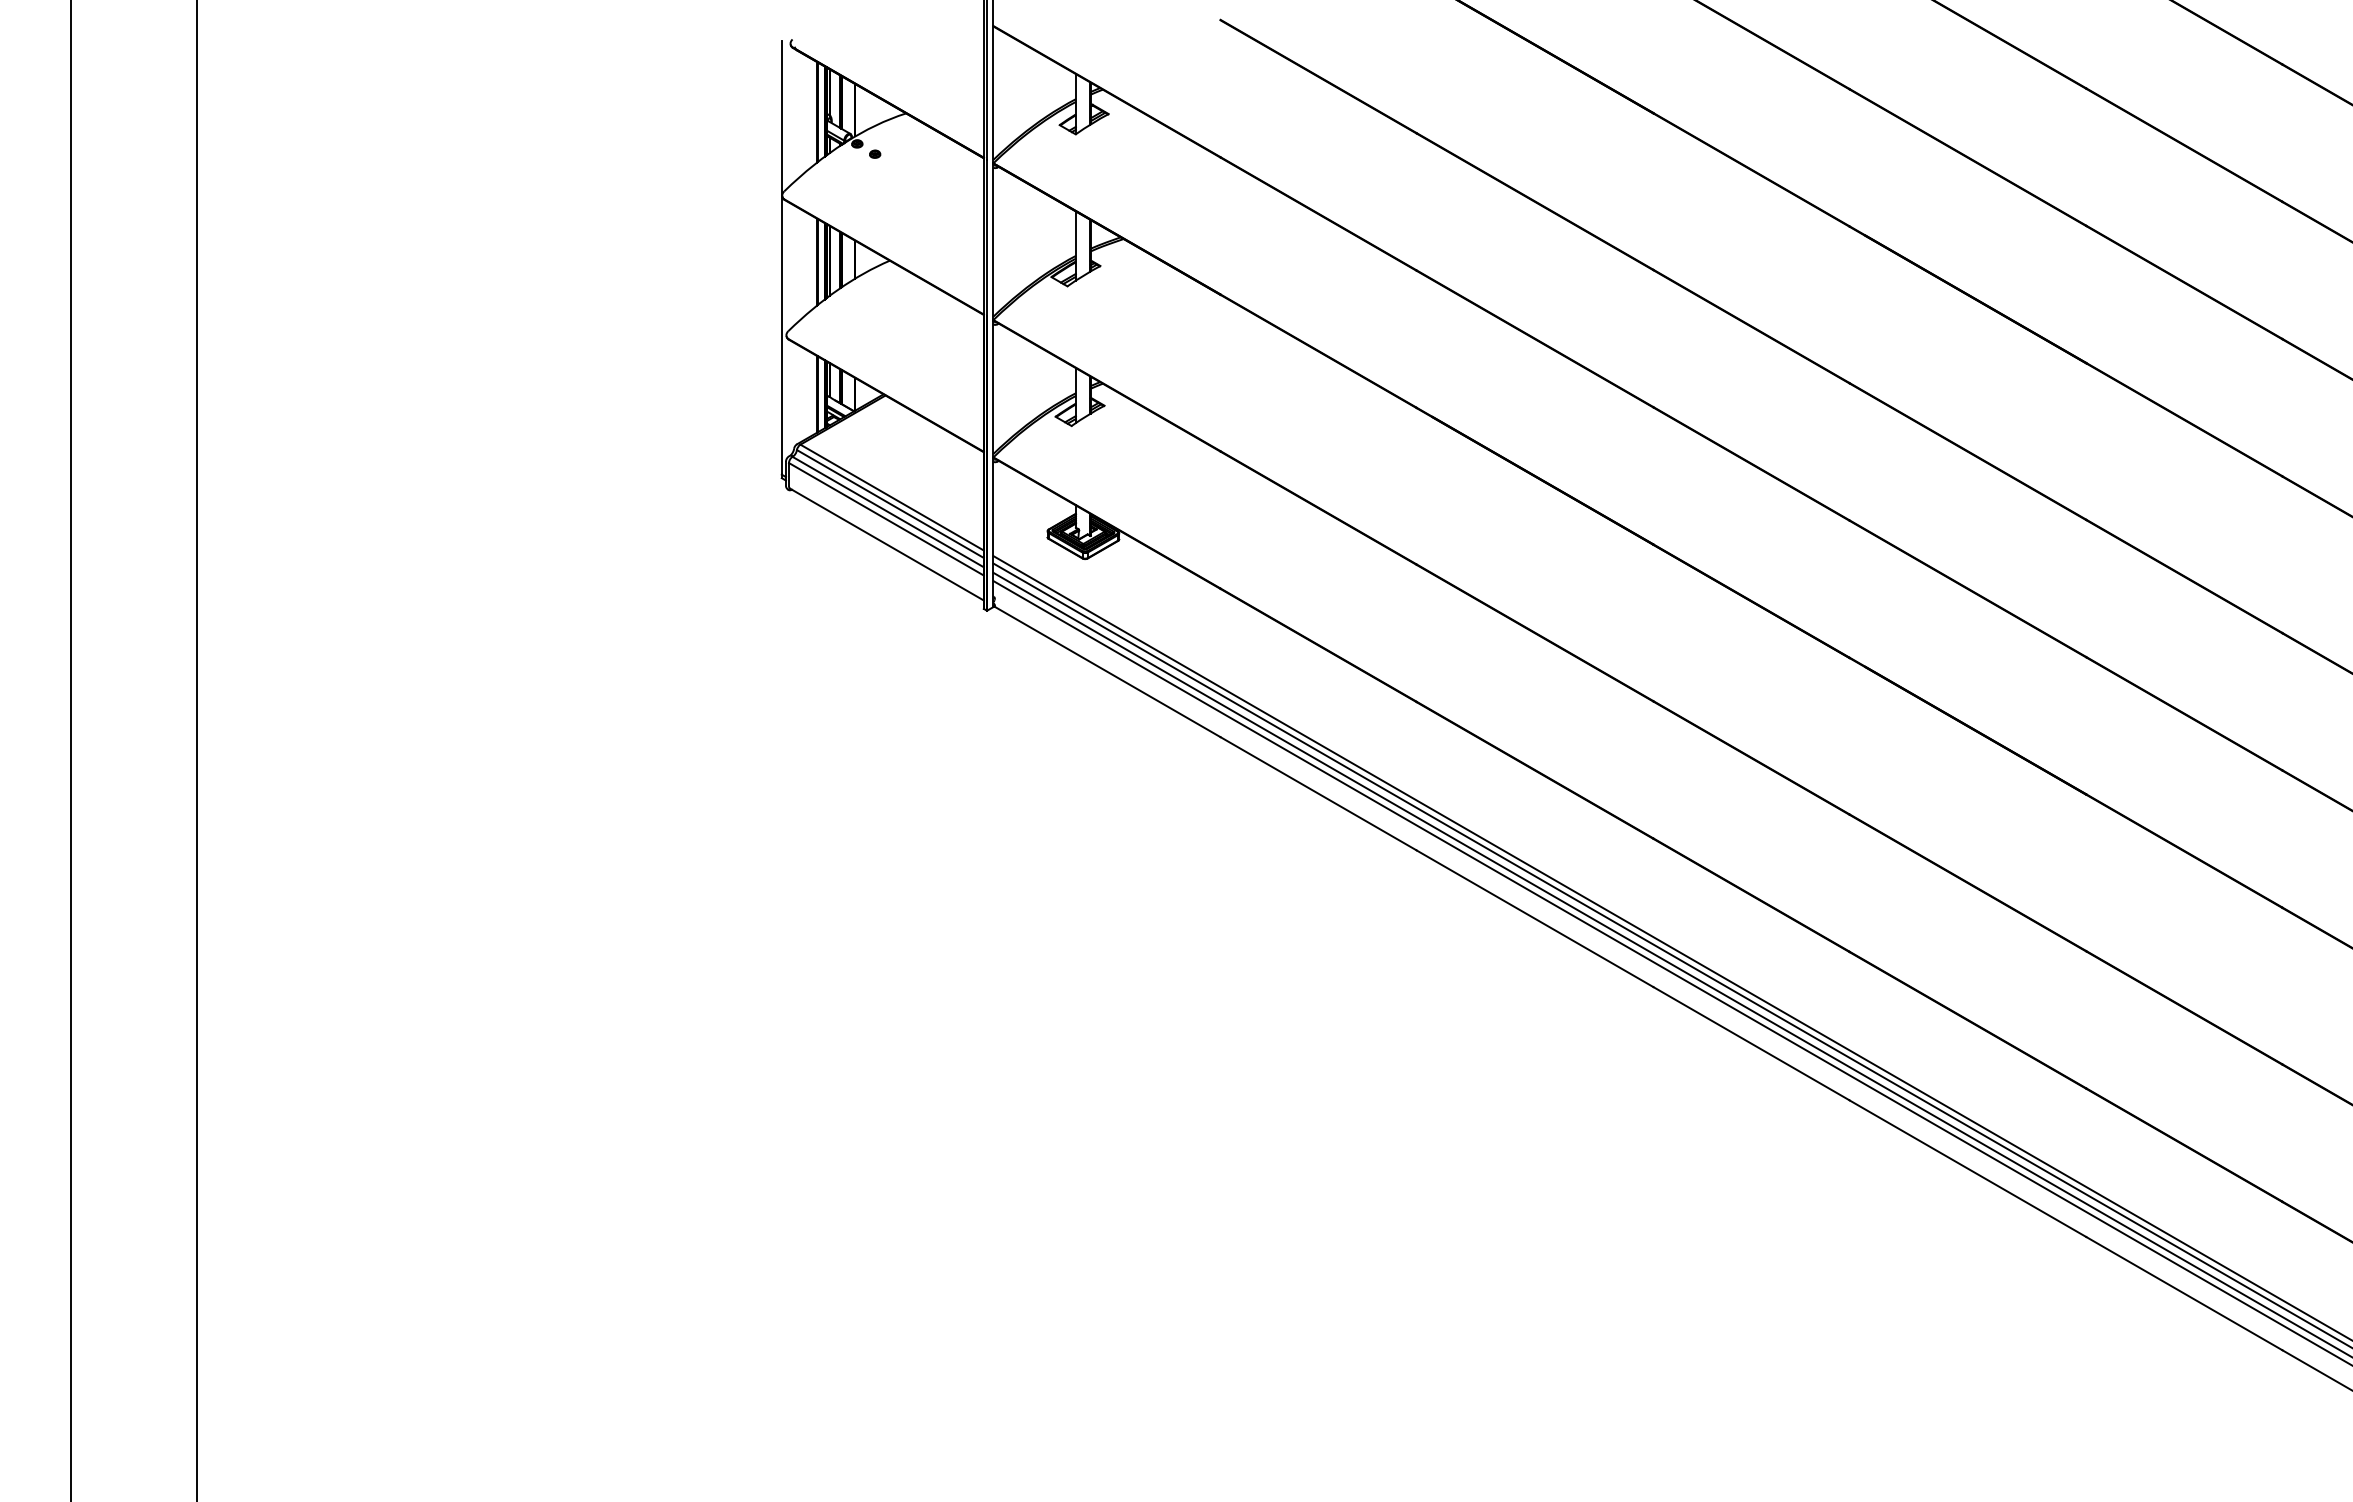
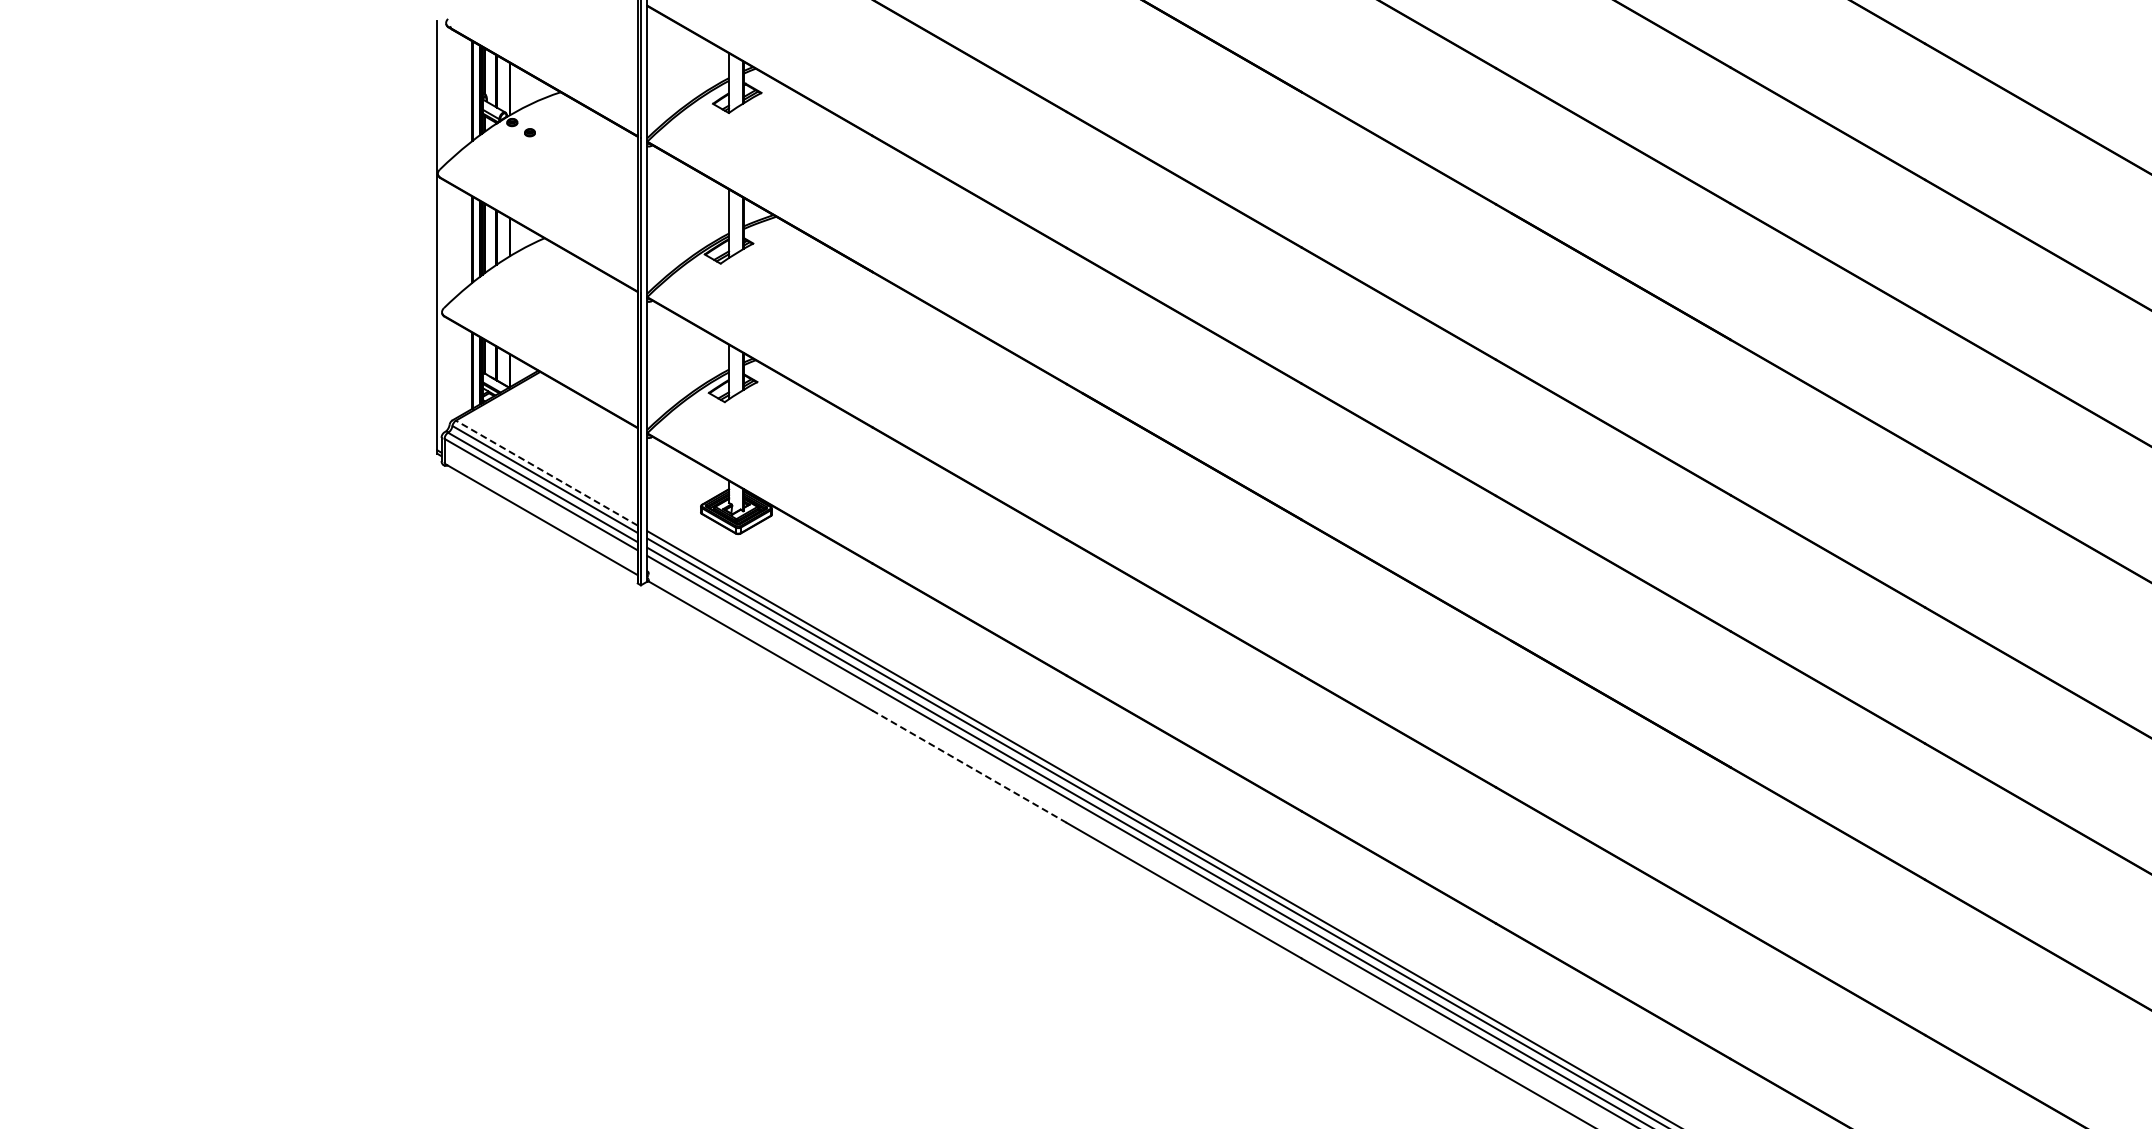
line: (892, 497) -> (547, 473), solid -> dashed
line: (1318, 793) -> (969, 766), solid -> dashed

